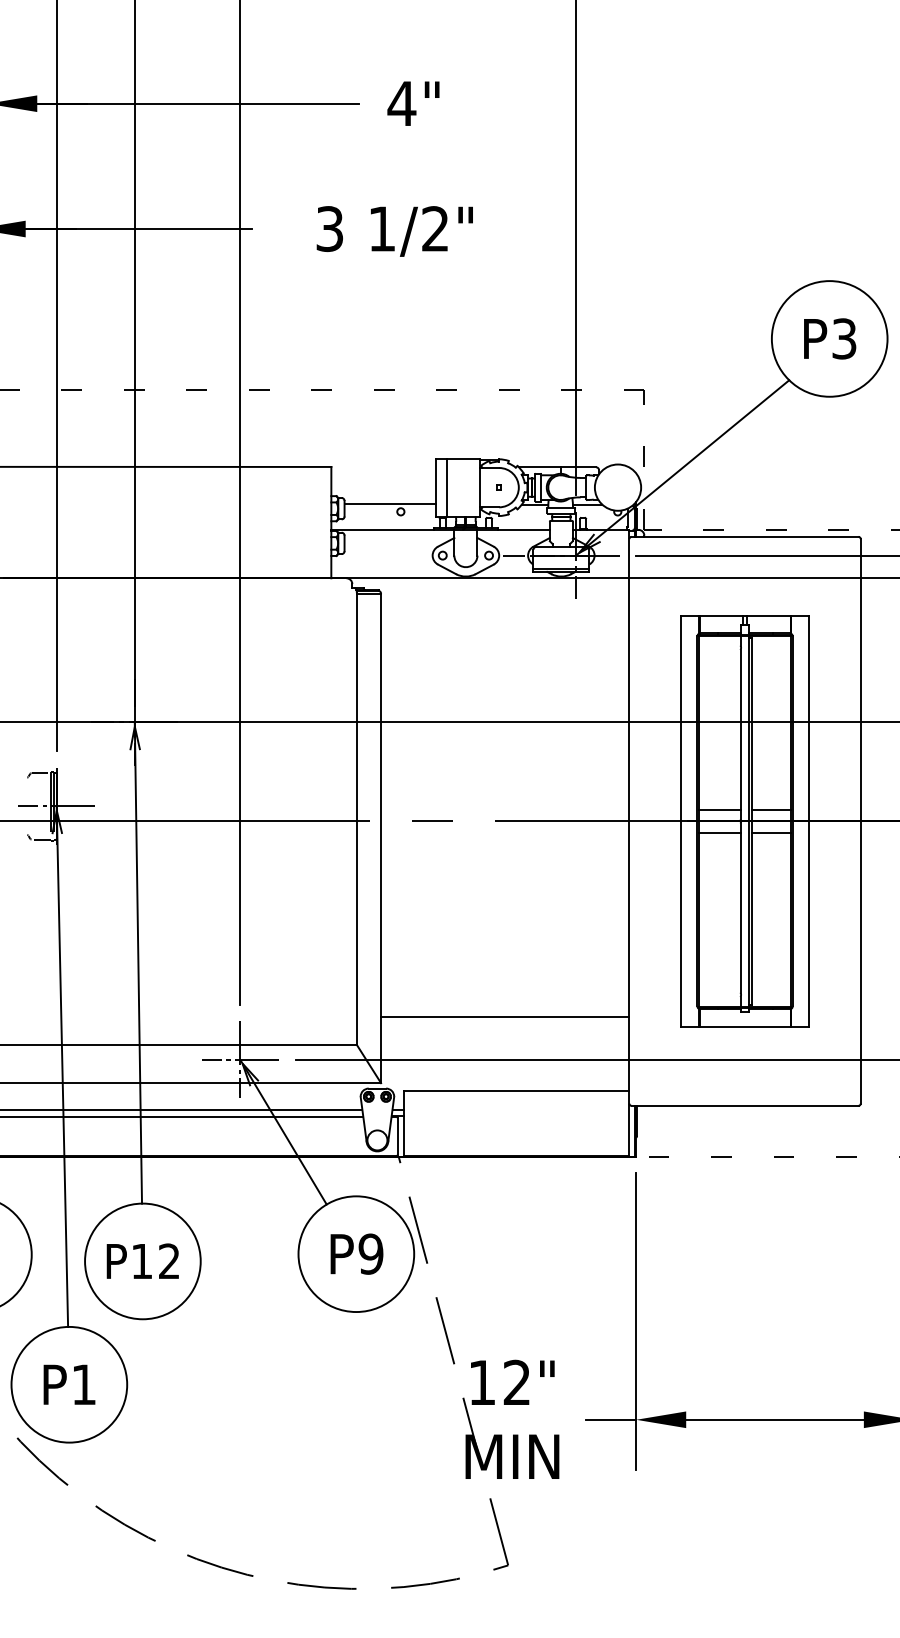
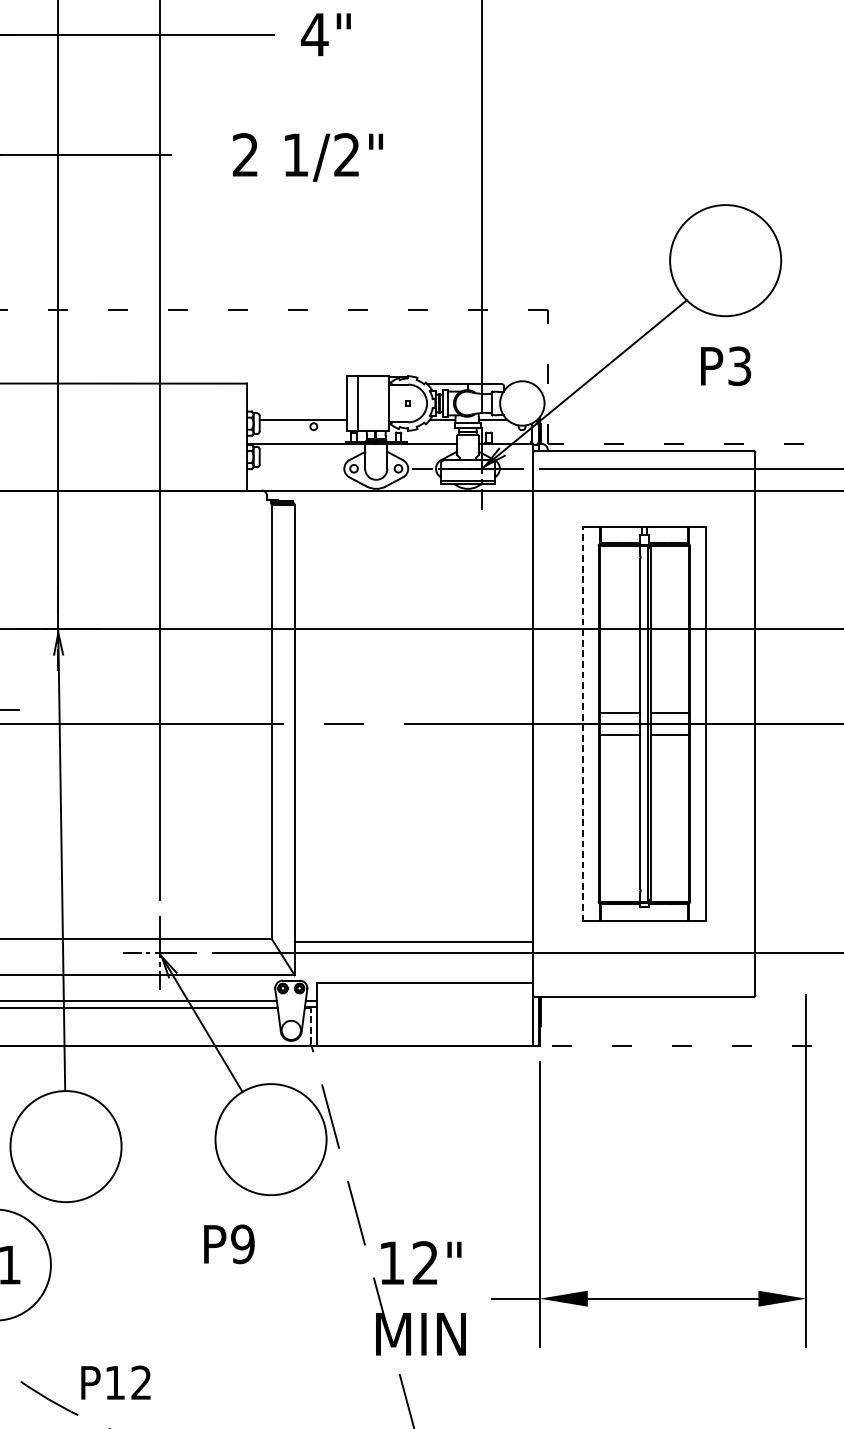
text: (329, 229) -> (245, 155), 3 -> 2
text: (830, 338) -> (726, 365), moved
line: (681, 820) -> (583, 723), solid -> dashed
line: (505, 1017) -> (414, 942), moved
line: (397, 1136) -> (310, 1026), solid -> dashed
text: (356, 1253) -> (228, 1243), moved
text: (142, 1260) -> (115, 1381), moved

